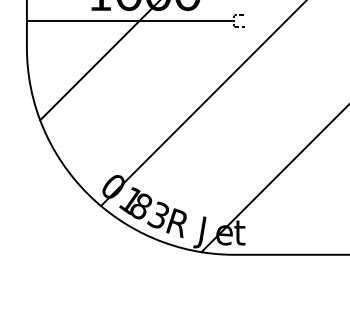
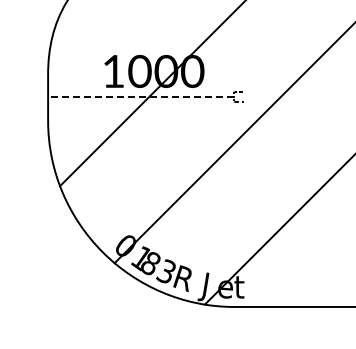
line: (129, 21) -> (140, 97), solid -> dashed

